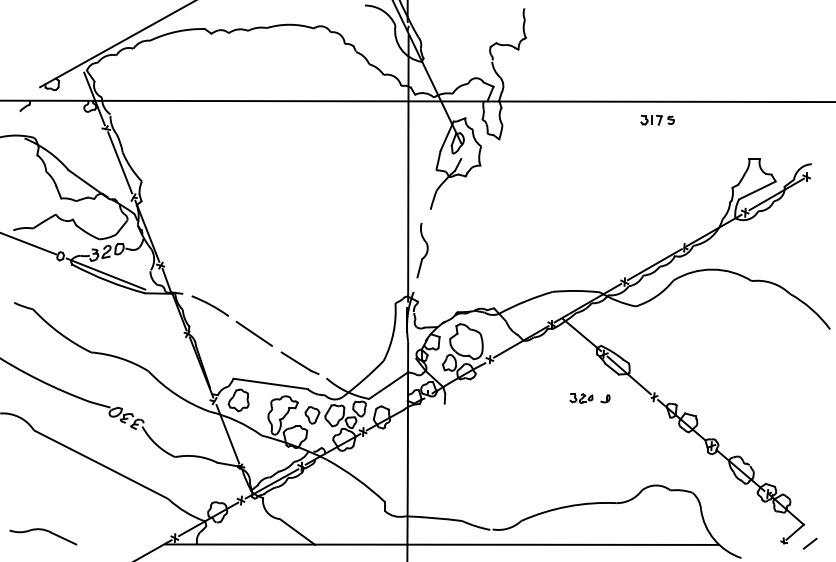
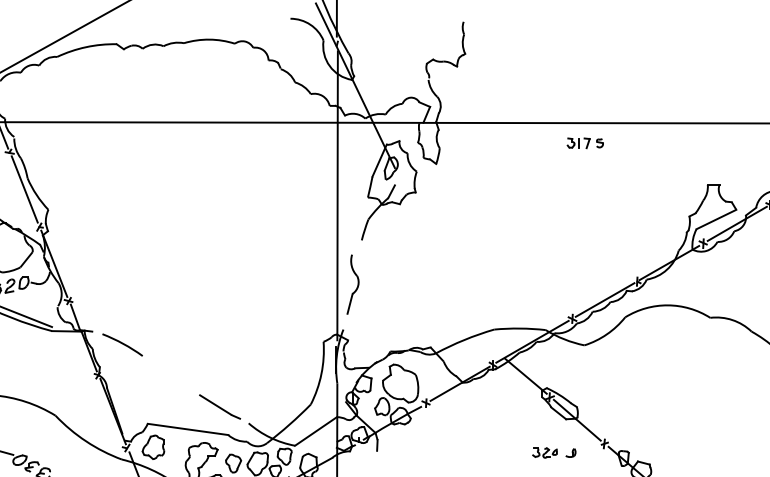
part: (657, 119) -> (585, 142), moved
line: (254, 333) -> (170, 374), removed
part: (589, 398) -> (553, 452), moved

